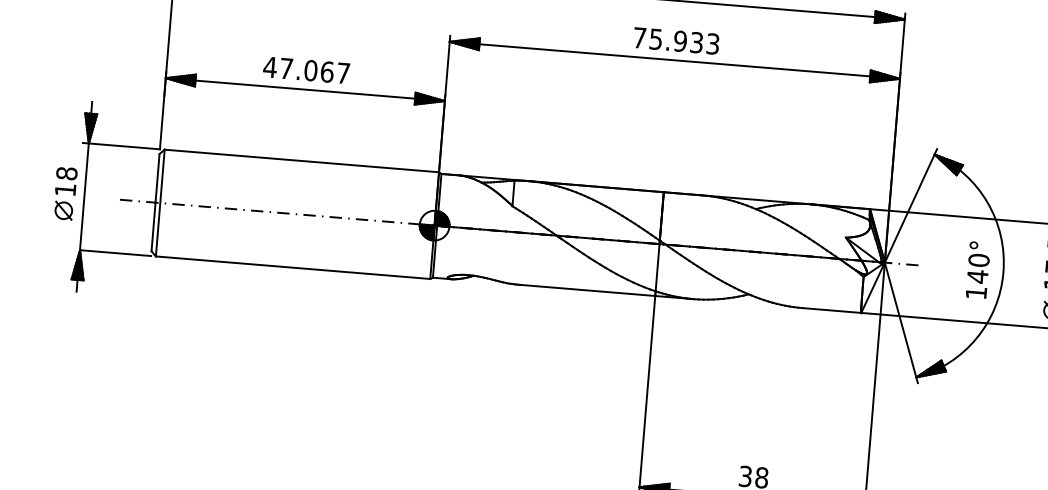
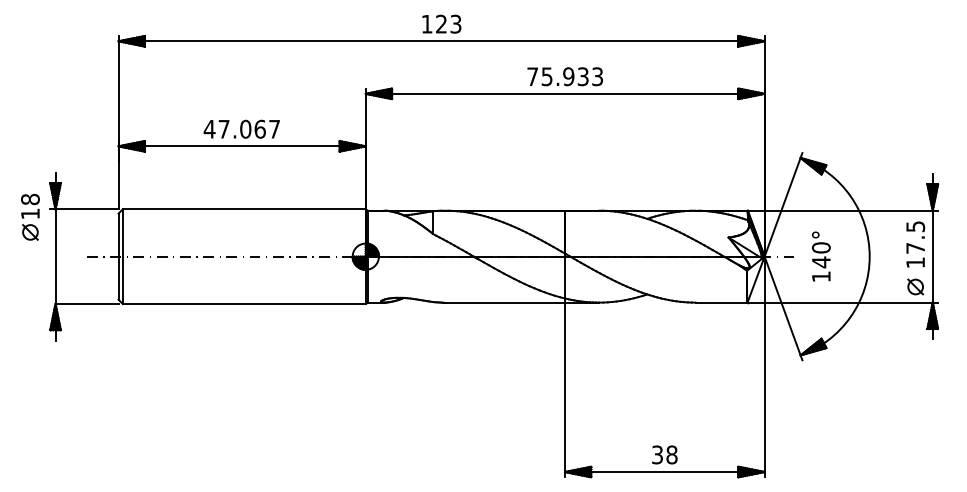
part: (65, 192) -> (30, 216), moved
text: (978, 270) -> (821, 256), moved

